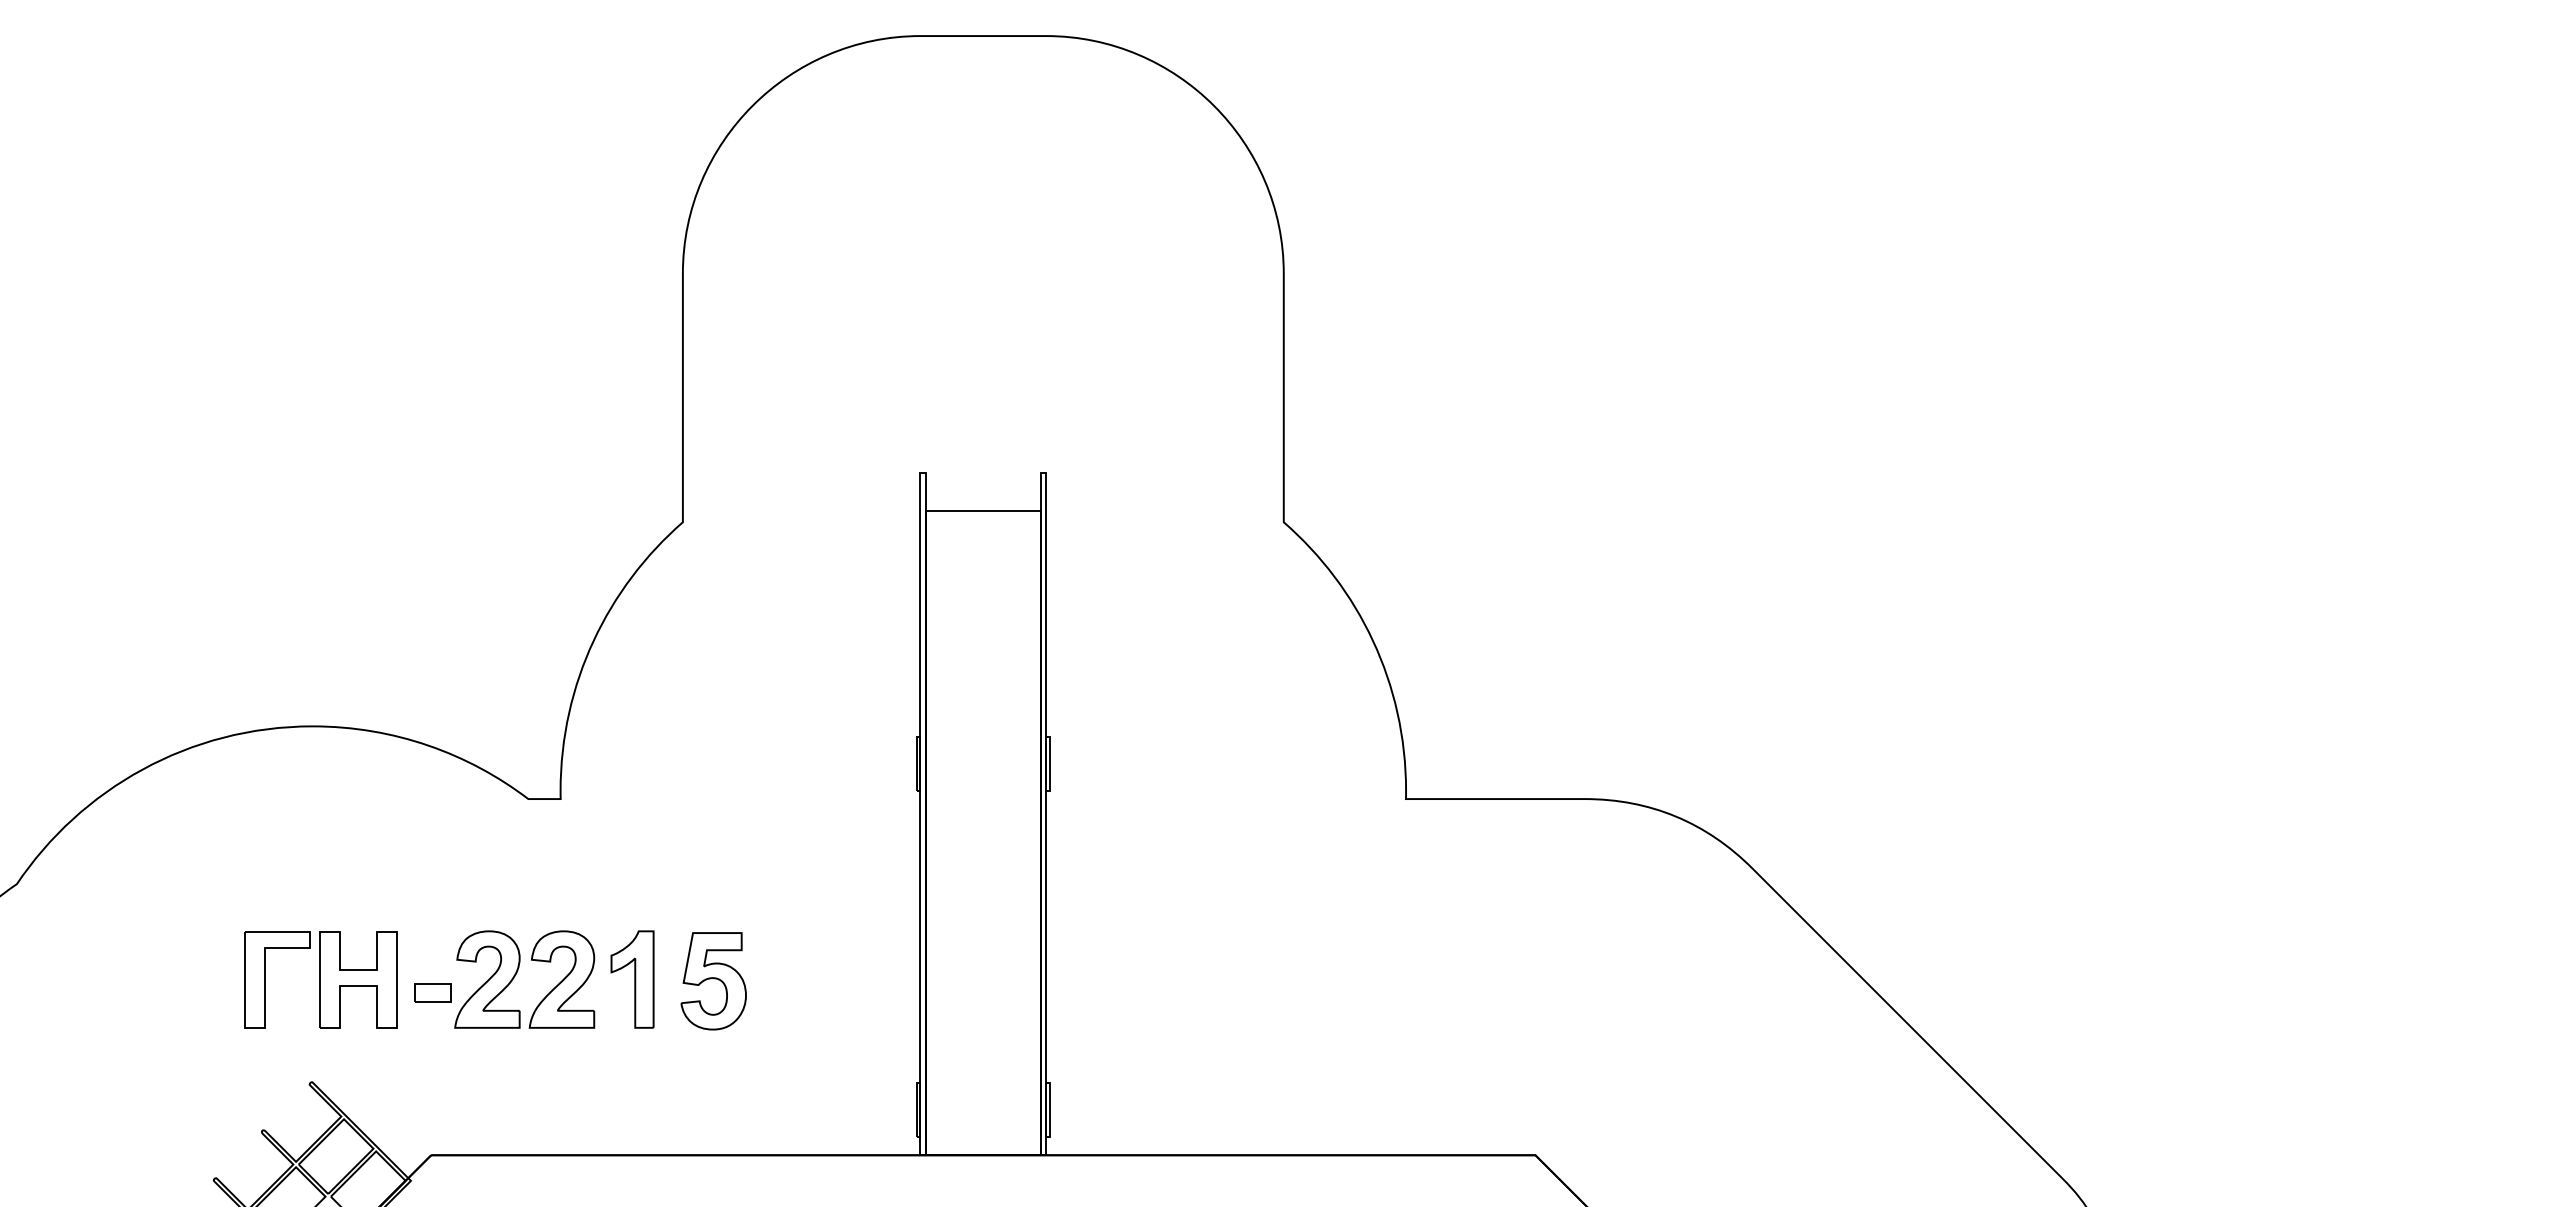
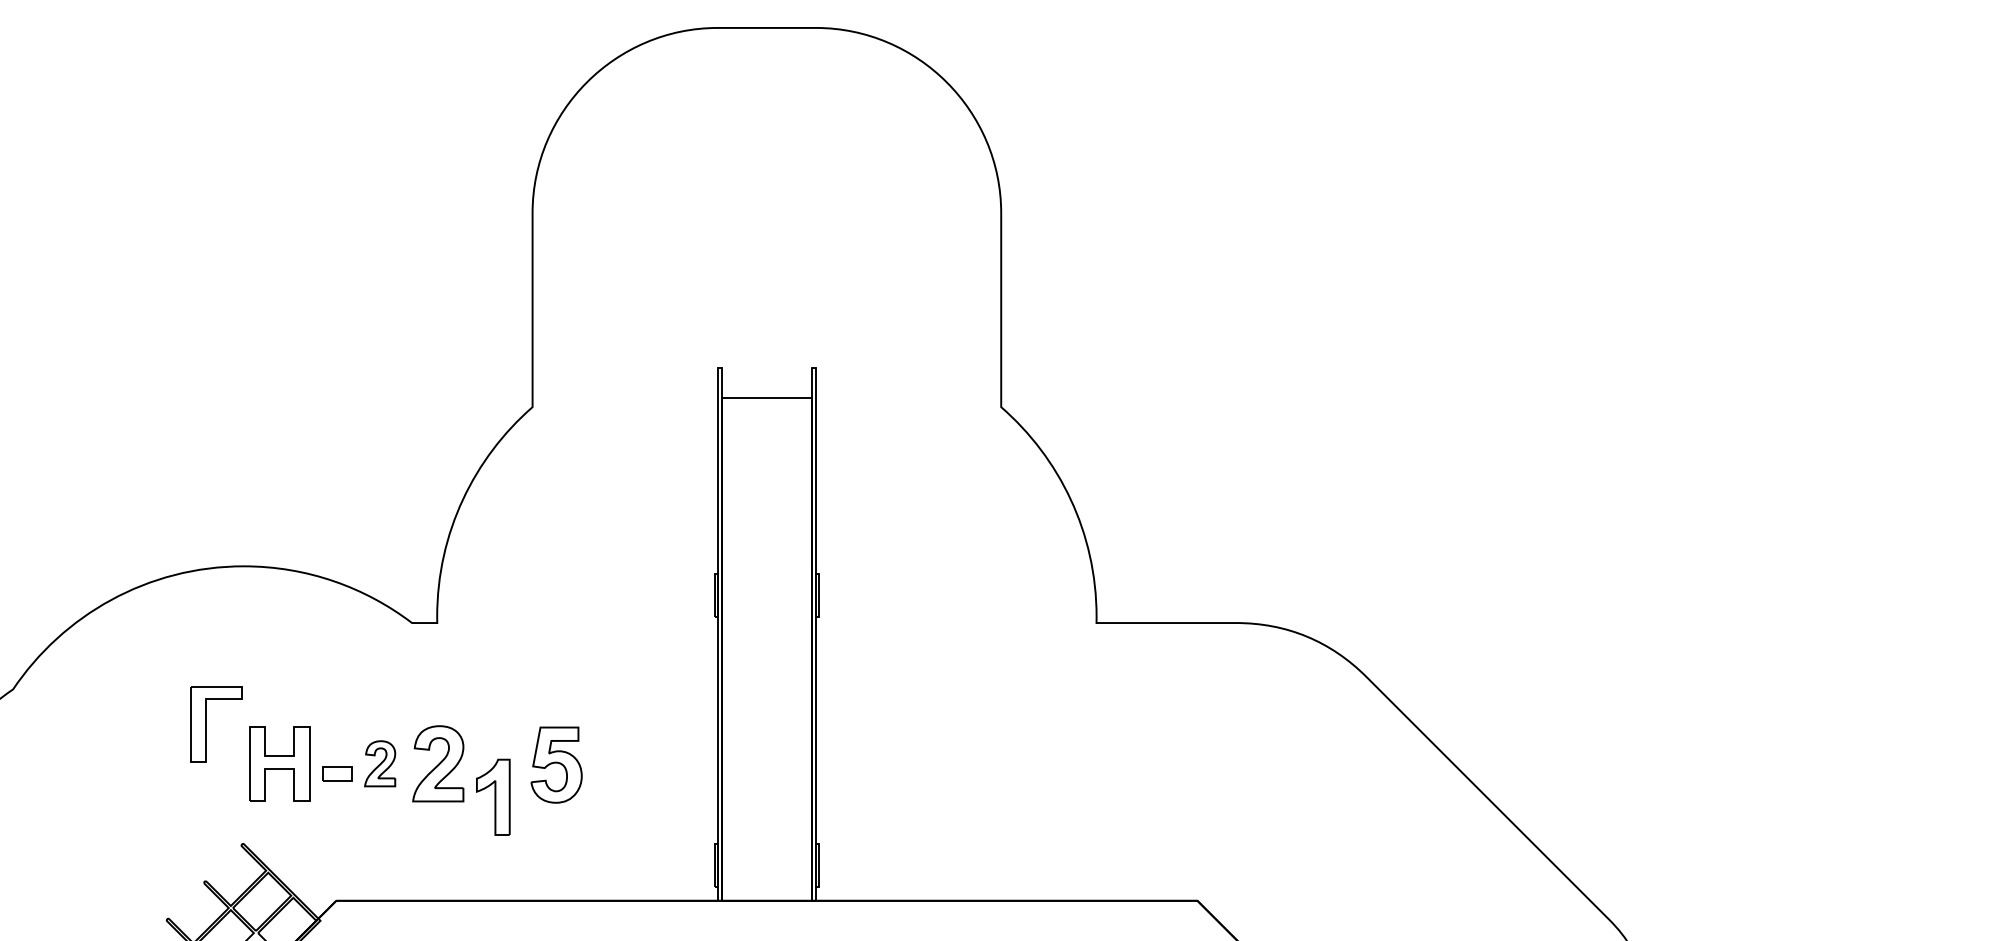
part: (265, 979) -> (207, 723), moved
part: (487, 979) -> (380, 763), size x0.6
part: (632, 979) -> (493, 797), moved

